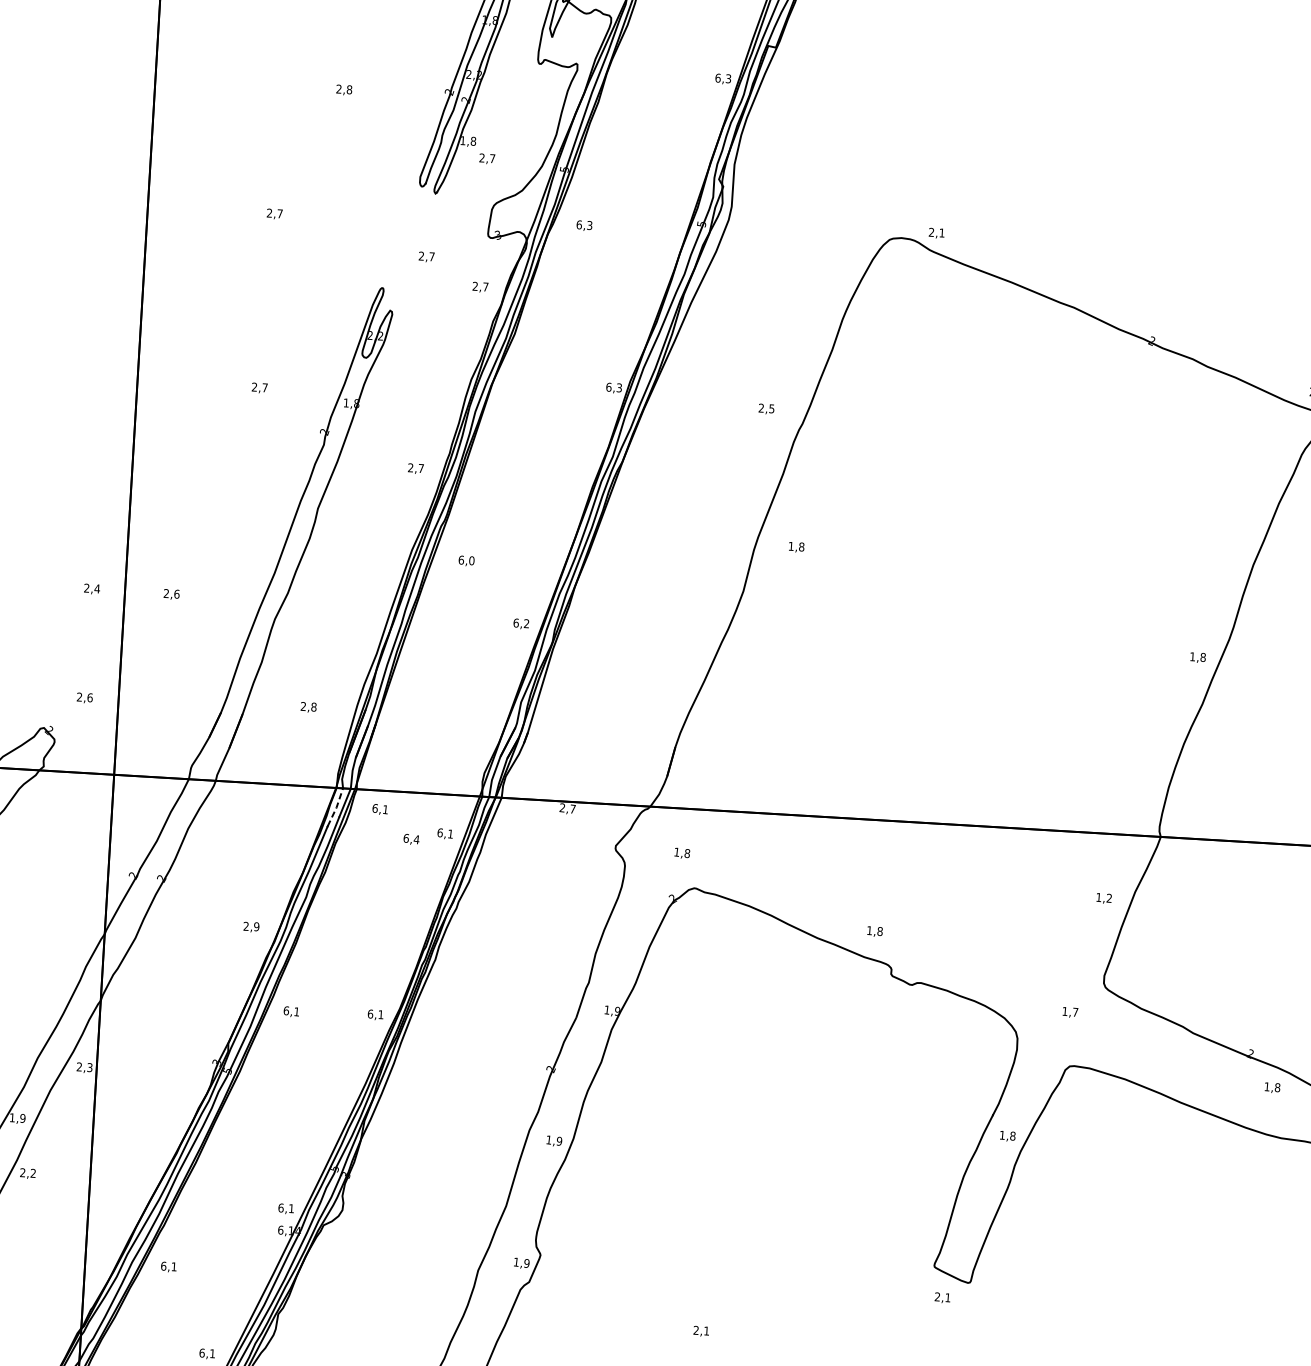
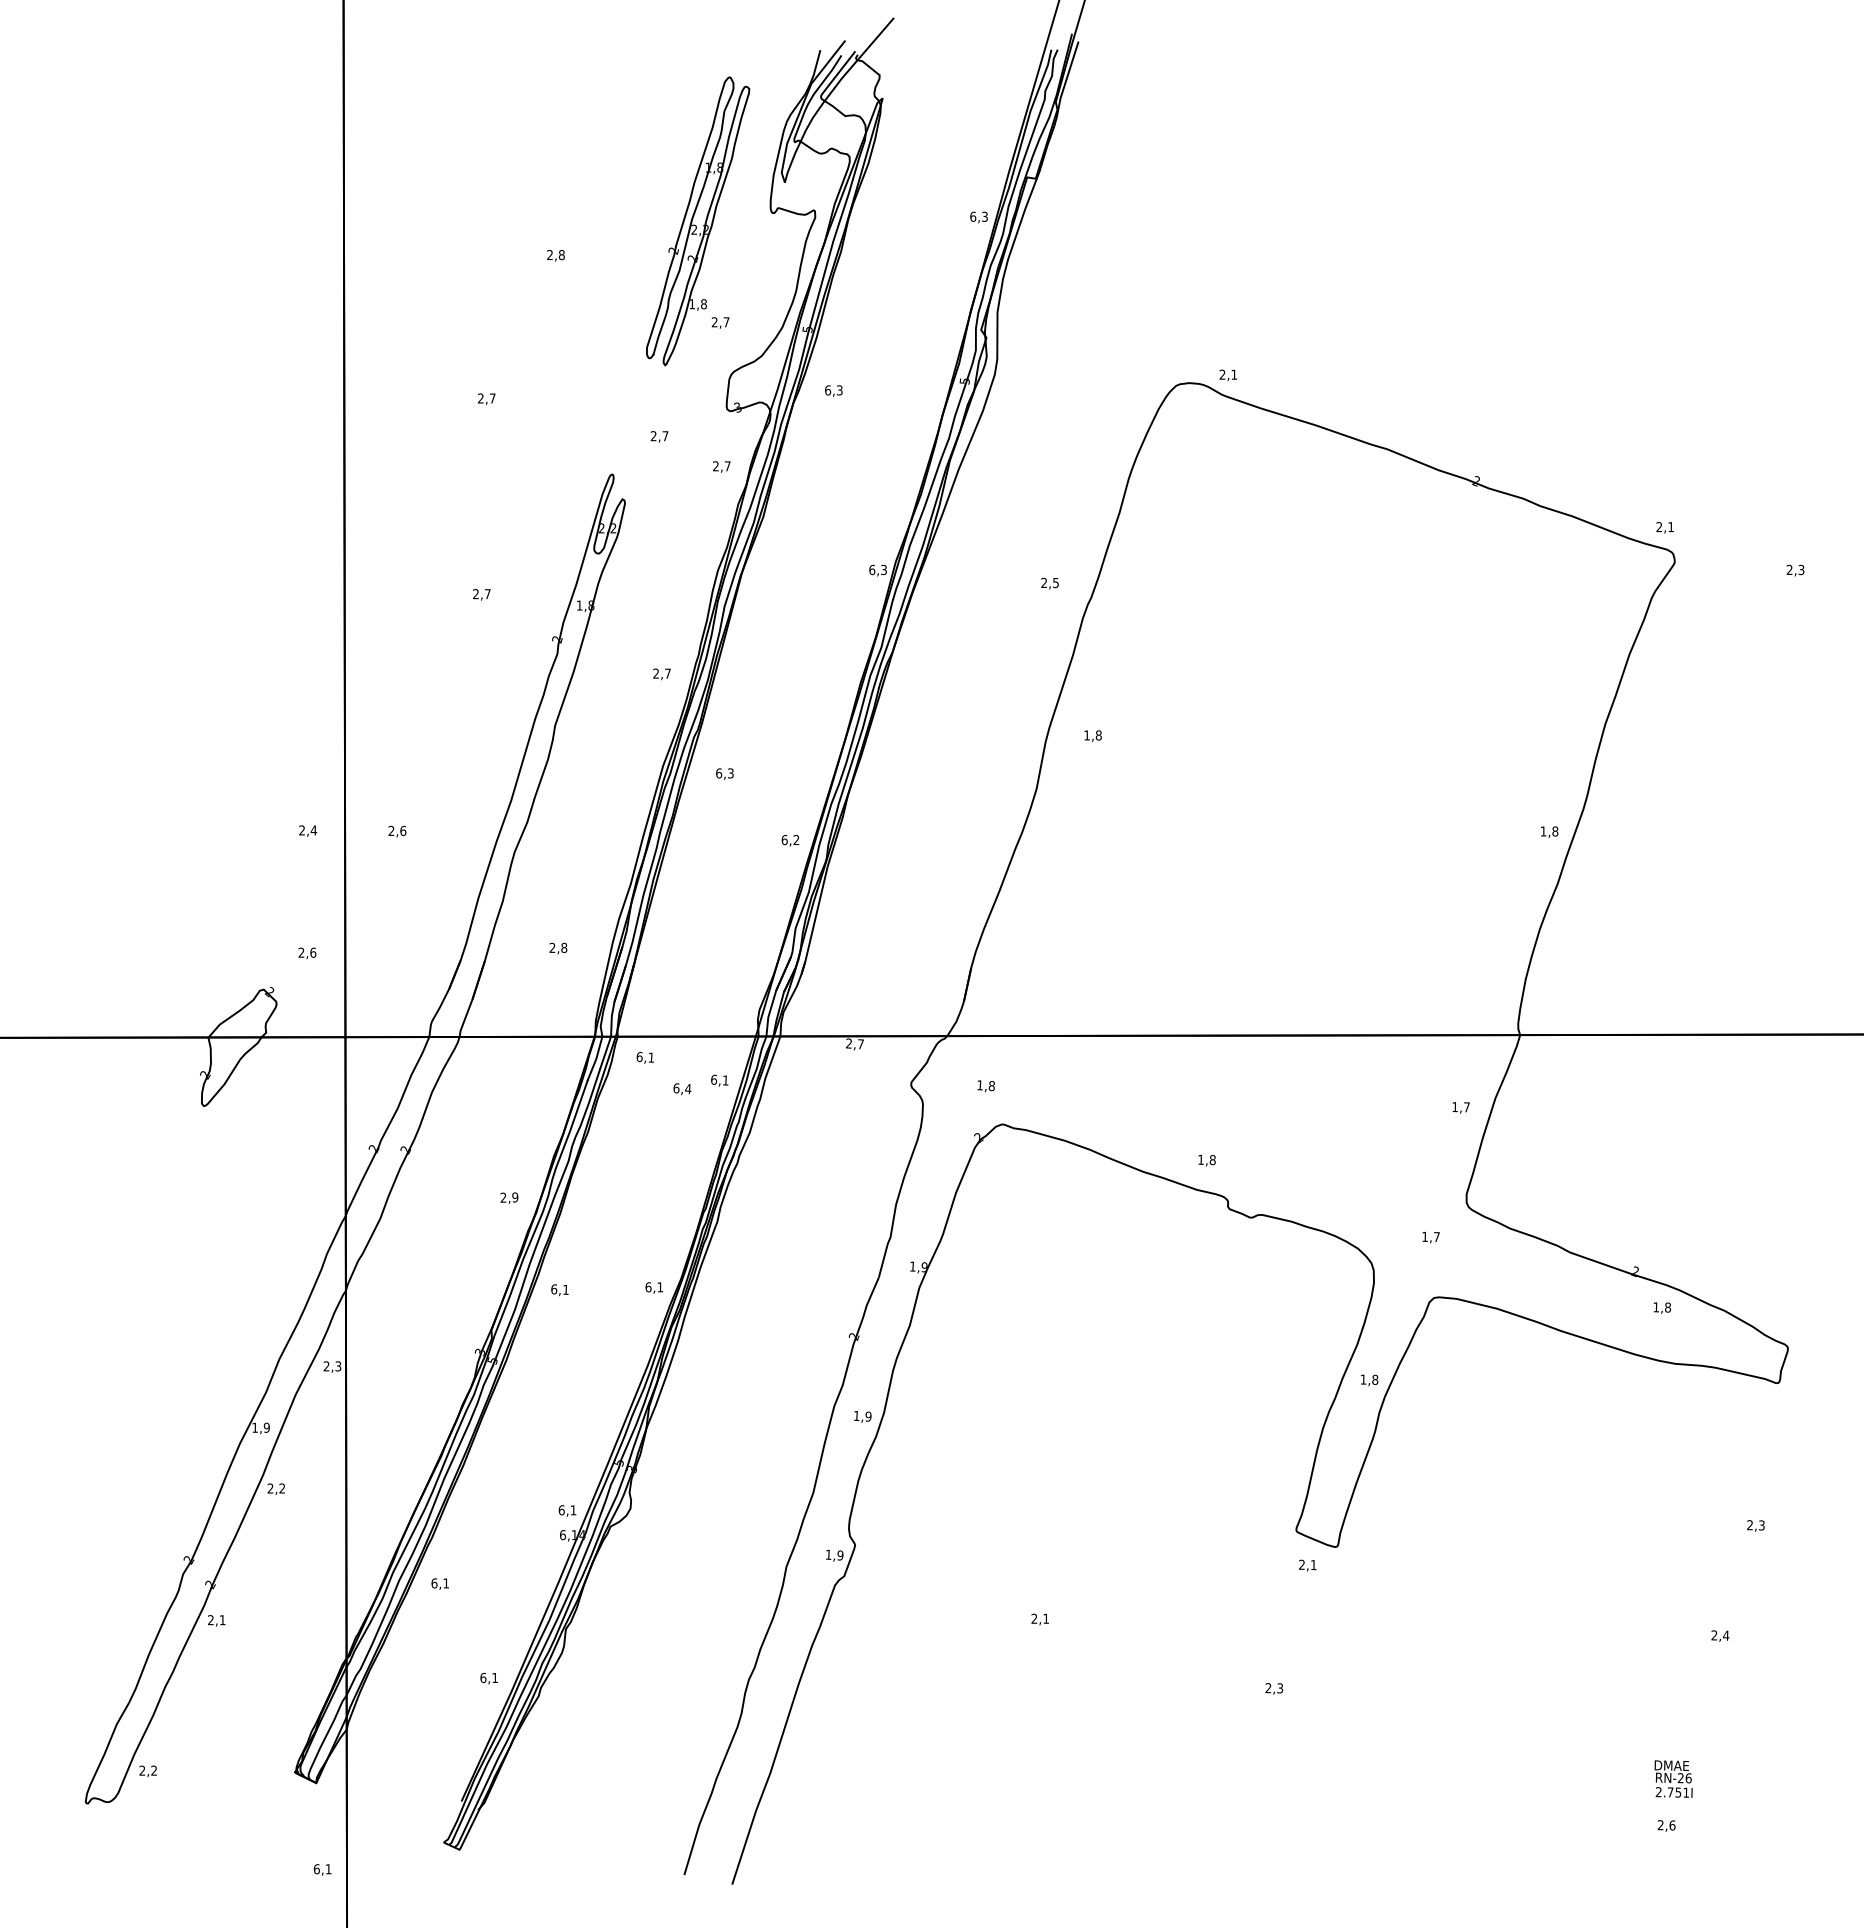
text: (471, 560) -> (730, 773), 6,0 -> 6,3
line: (336, 807) -> (596, 1058), dashed -> solid
text: (1109, 898) -> (1466, 1107), 1,2 -> 1,7

